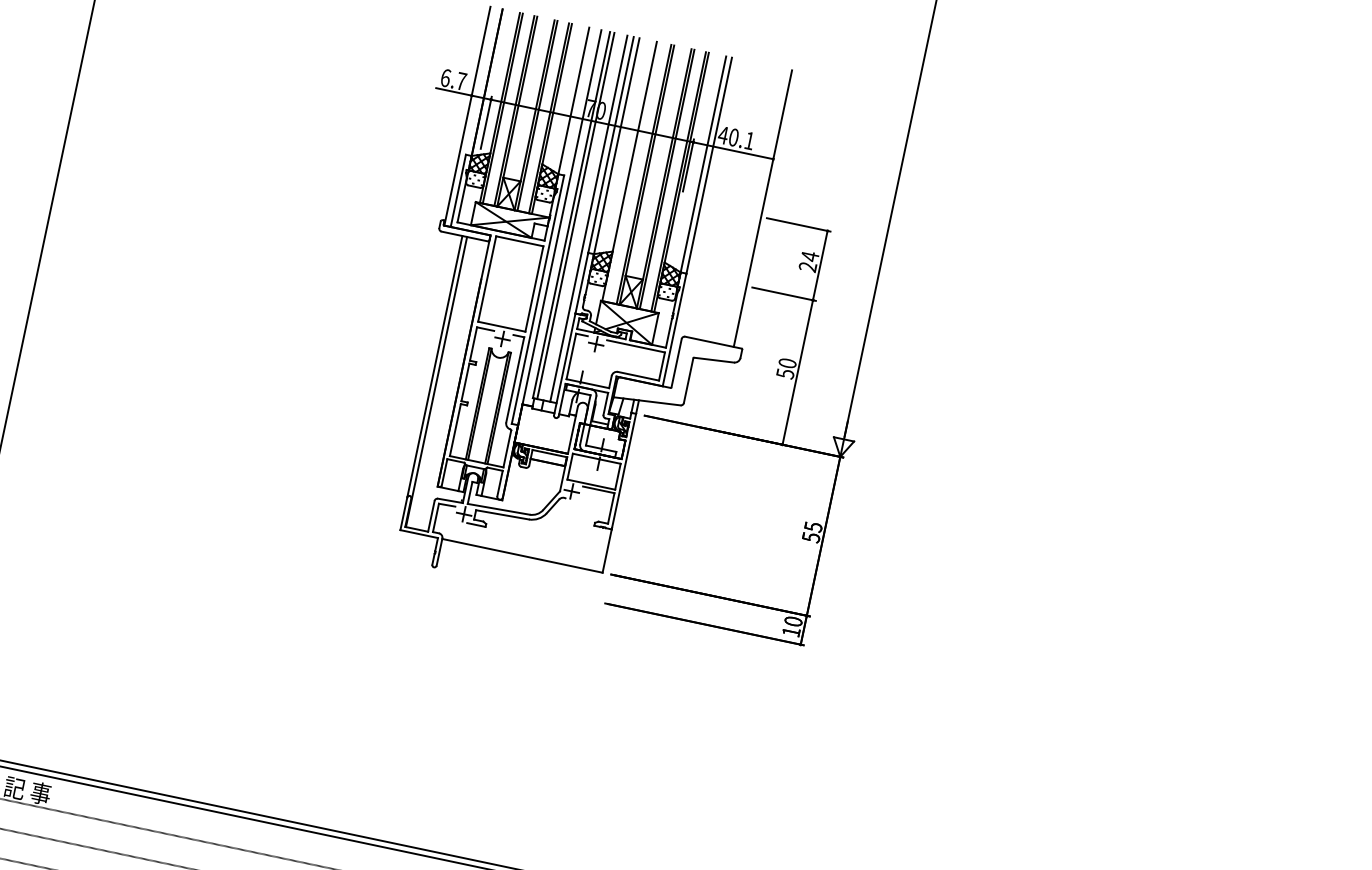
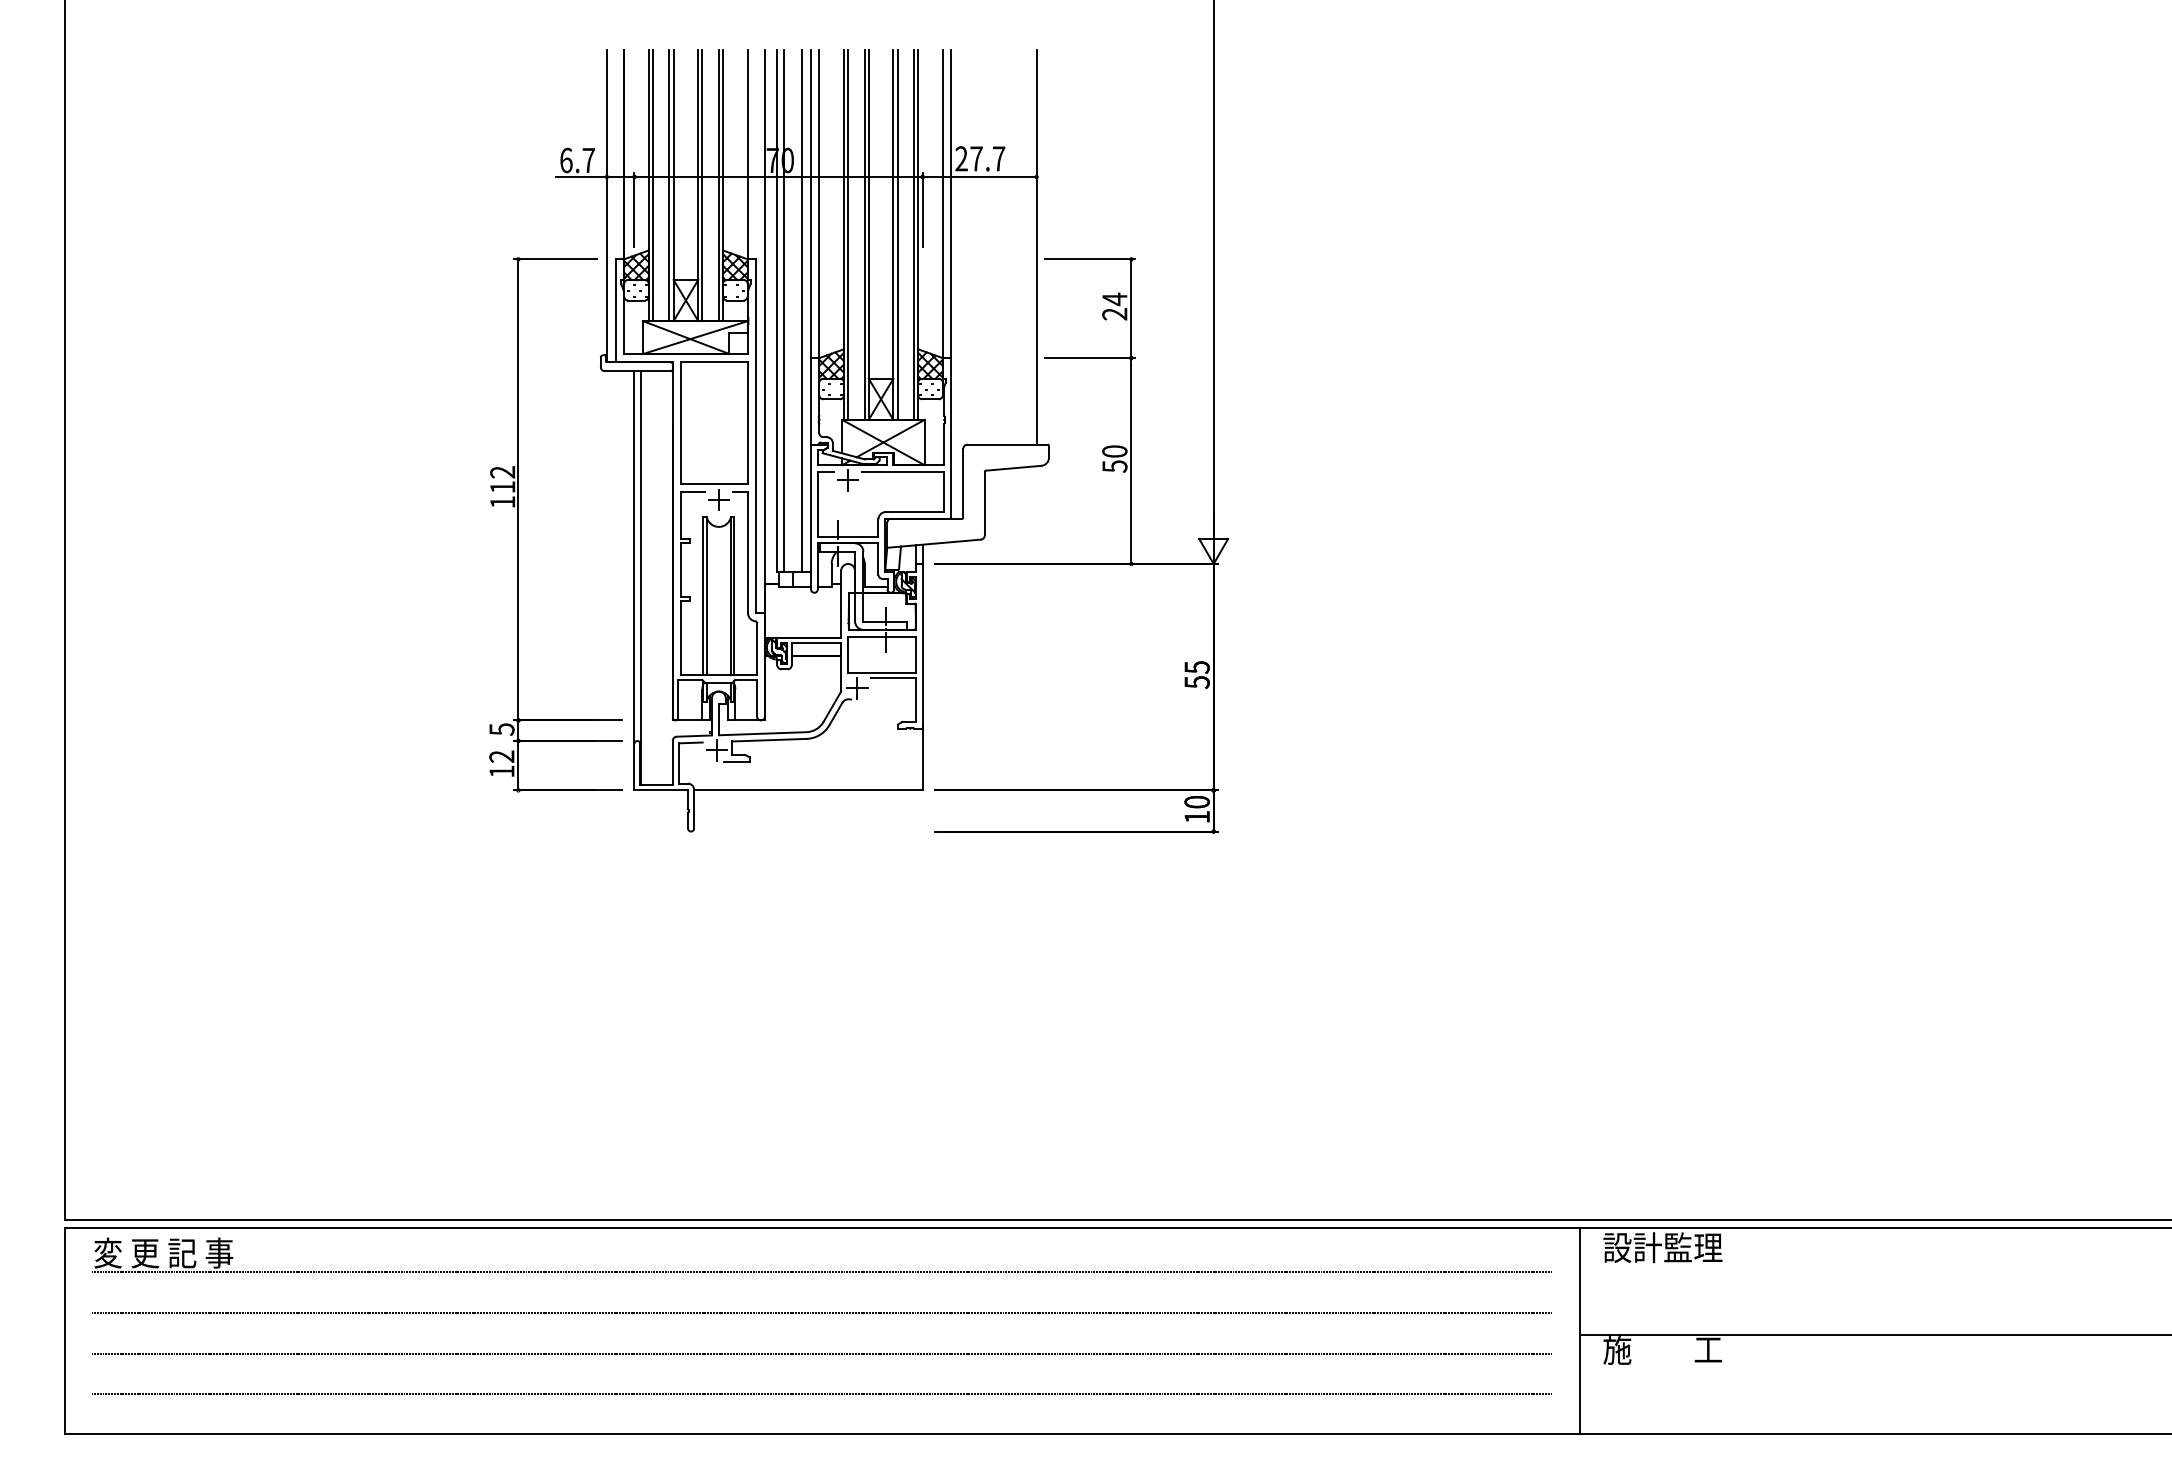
text: (735, 137) -> (979, 158), 40.1 -> 27.7
line: (632, 171) -> (848, 234), added
part: (358, 326) -> (518, 524), added

